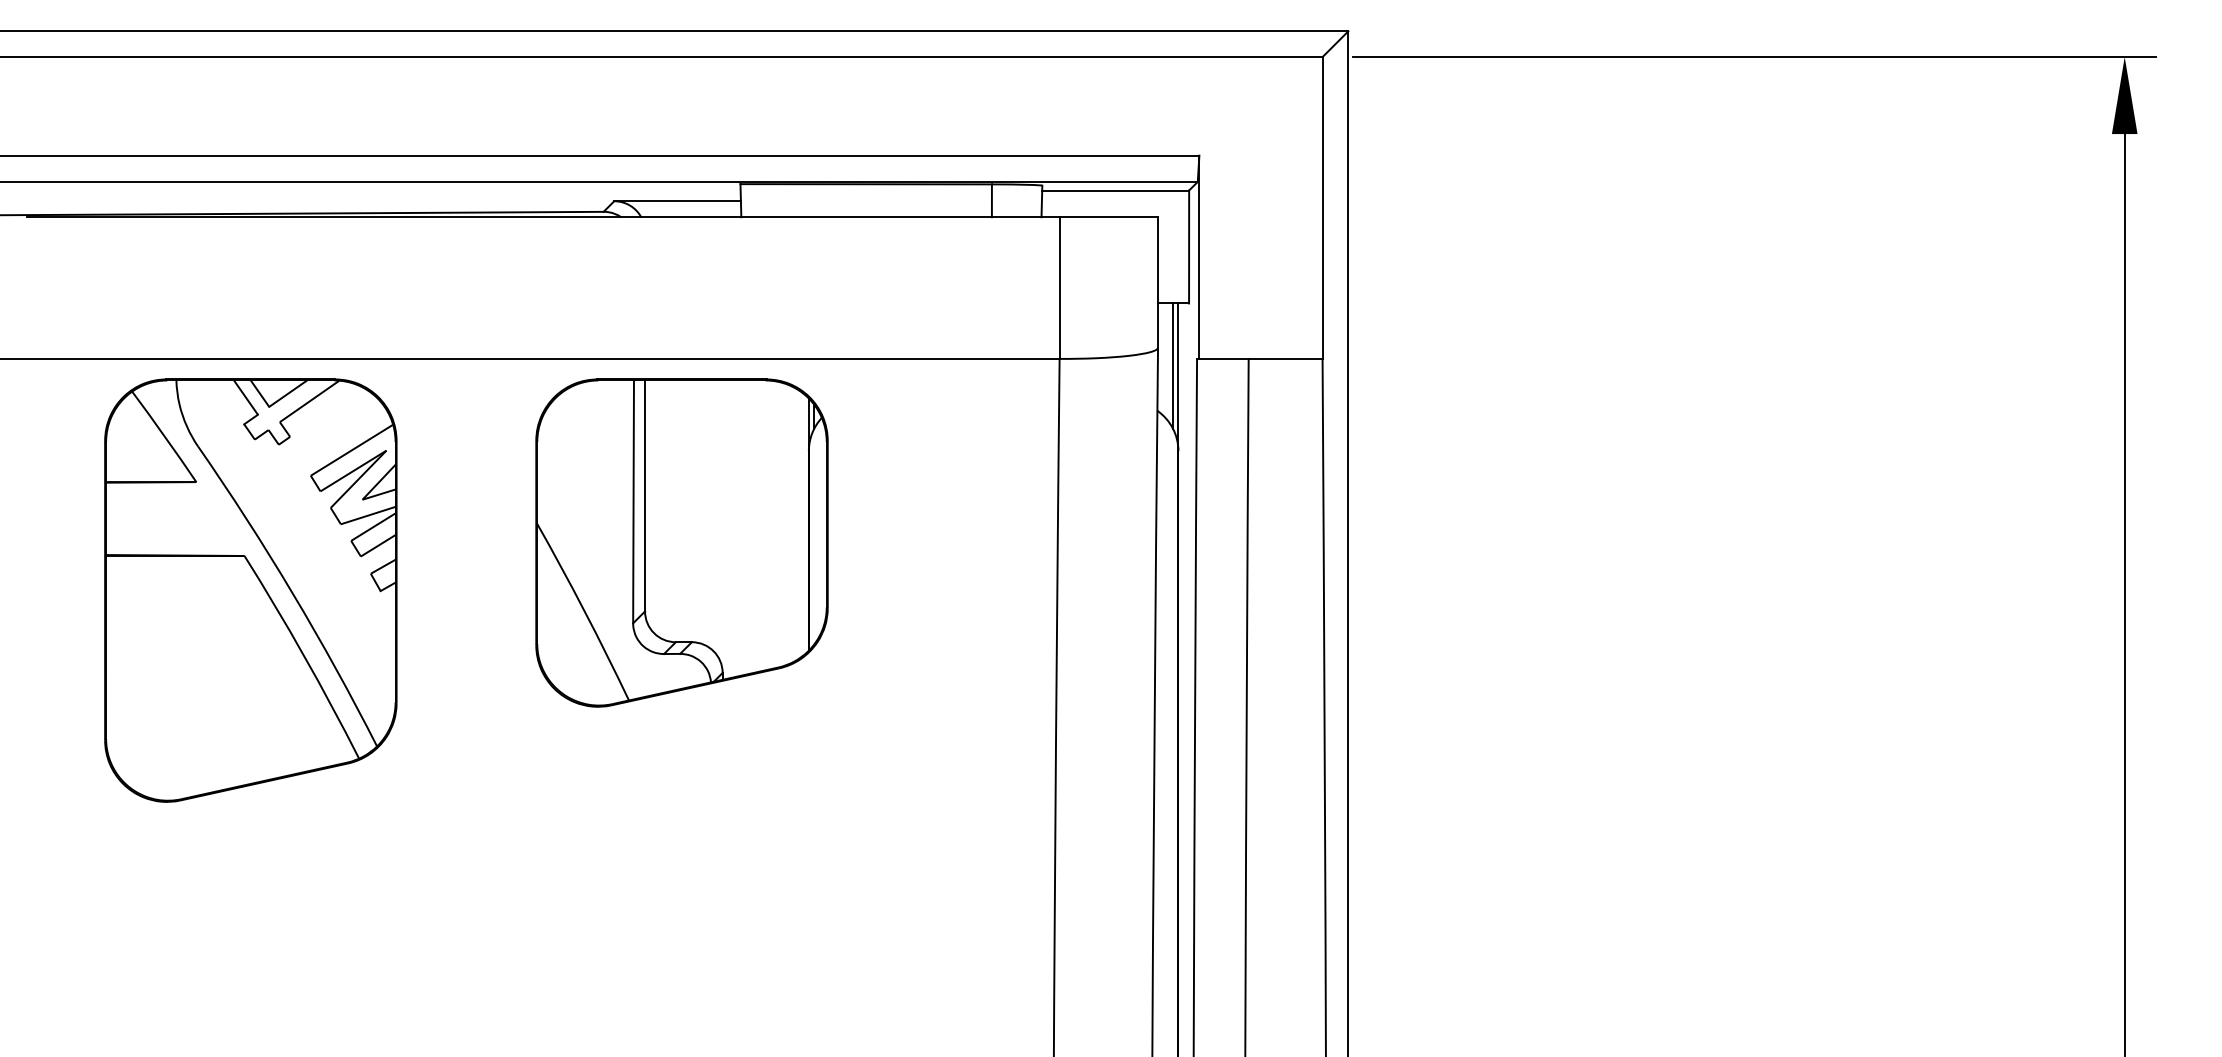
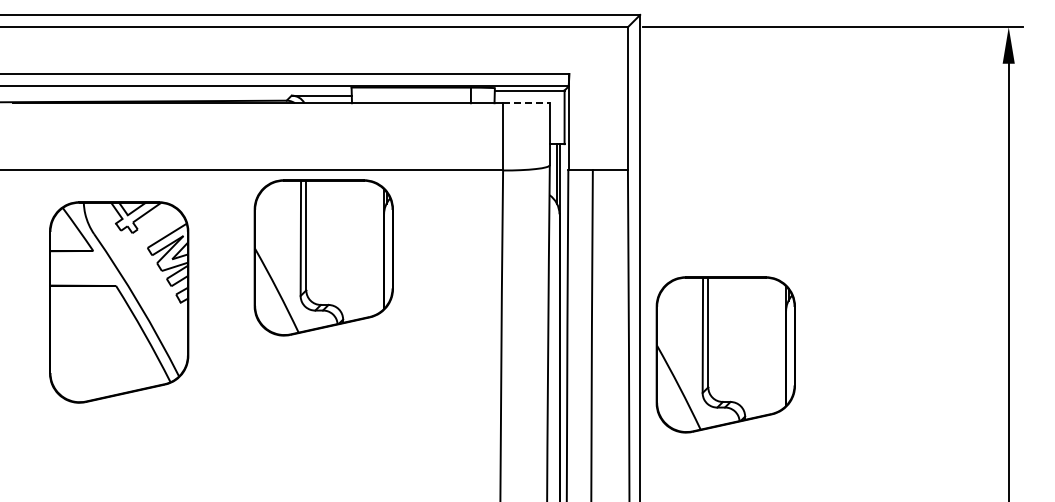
line: (1108, 217) -> (526, 103), solid -> dashed
part: (251, 590) -> (119, 302), moved
part: (1528, 746) -> (725, 354), added

